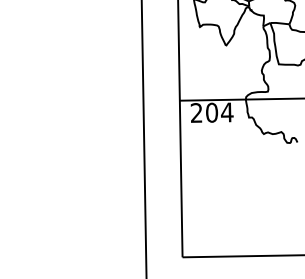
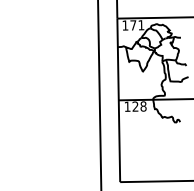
text: (211, 112) -> (135, 106), 204 -> 128

